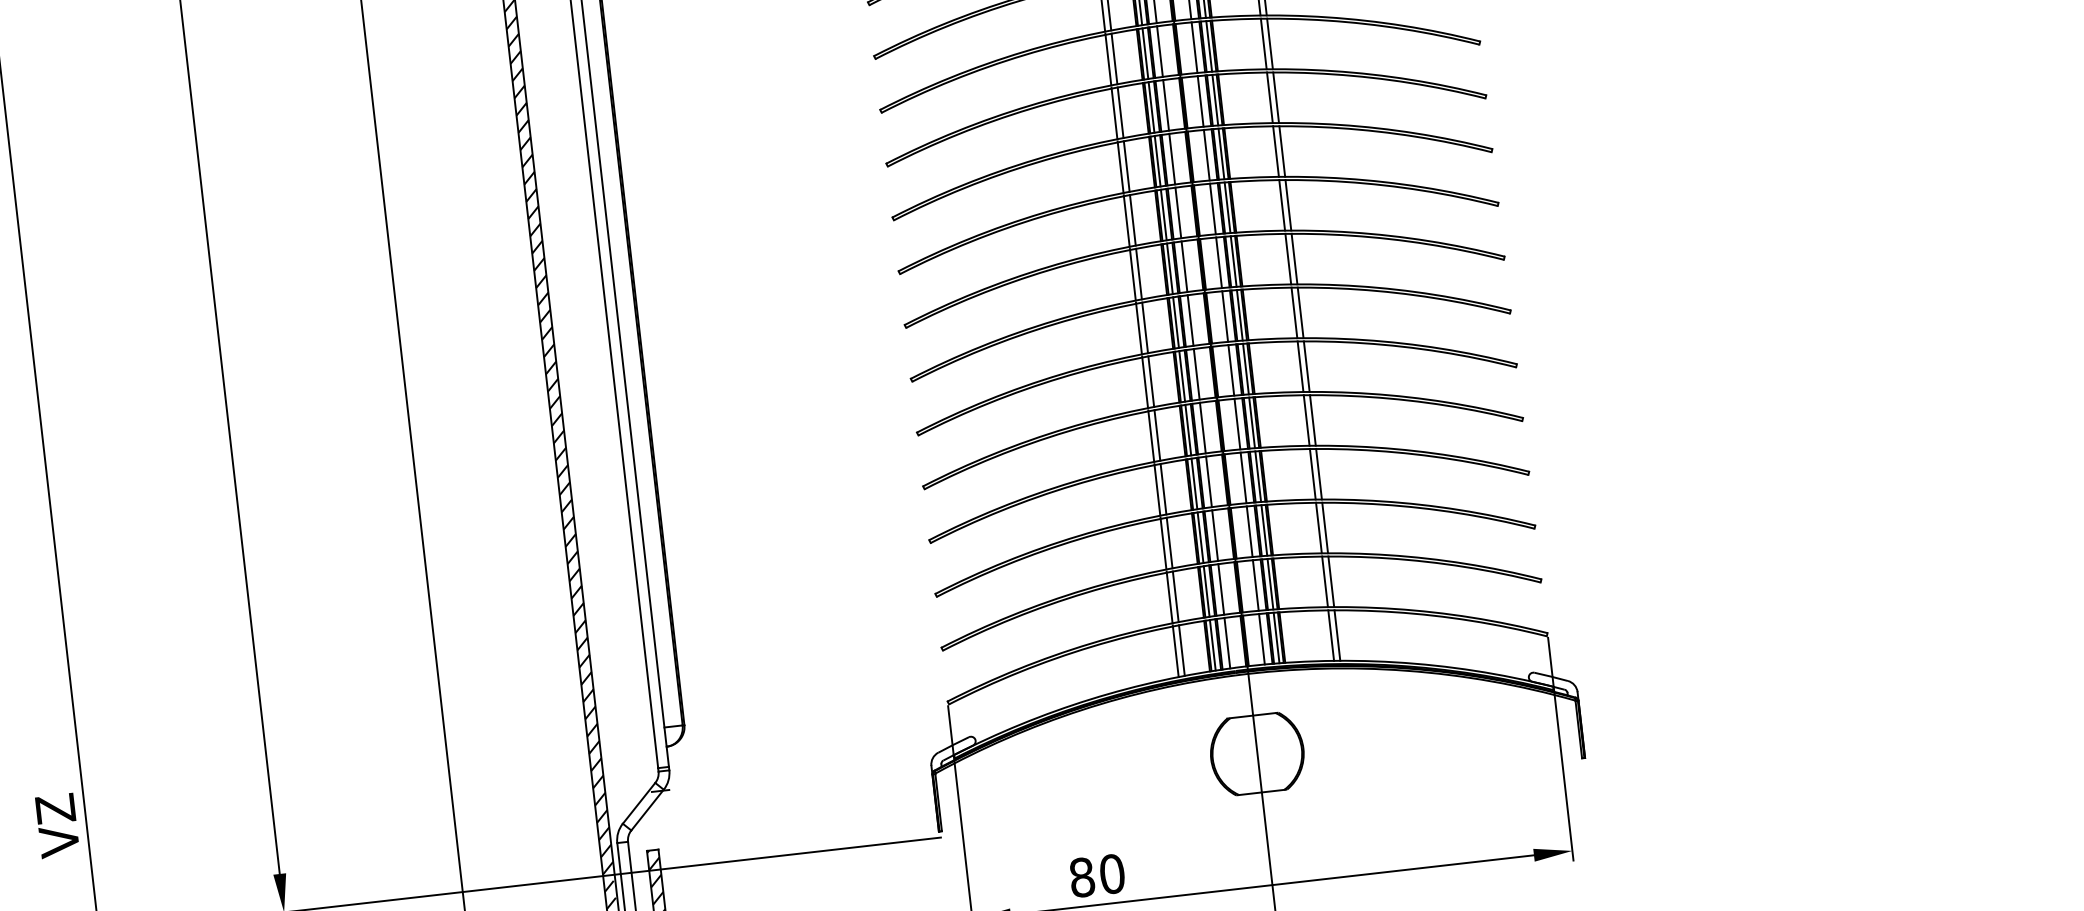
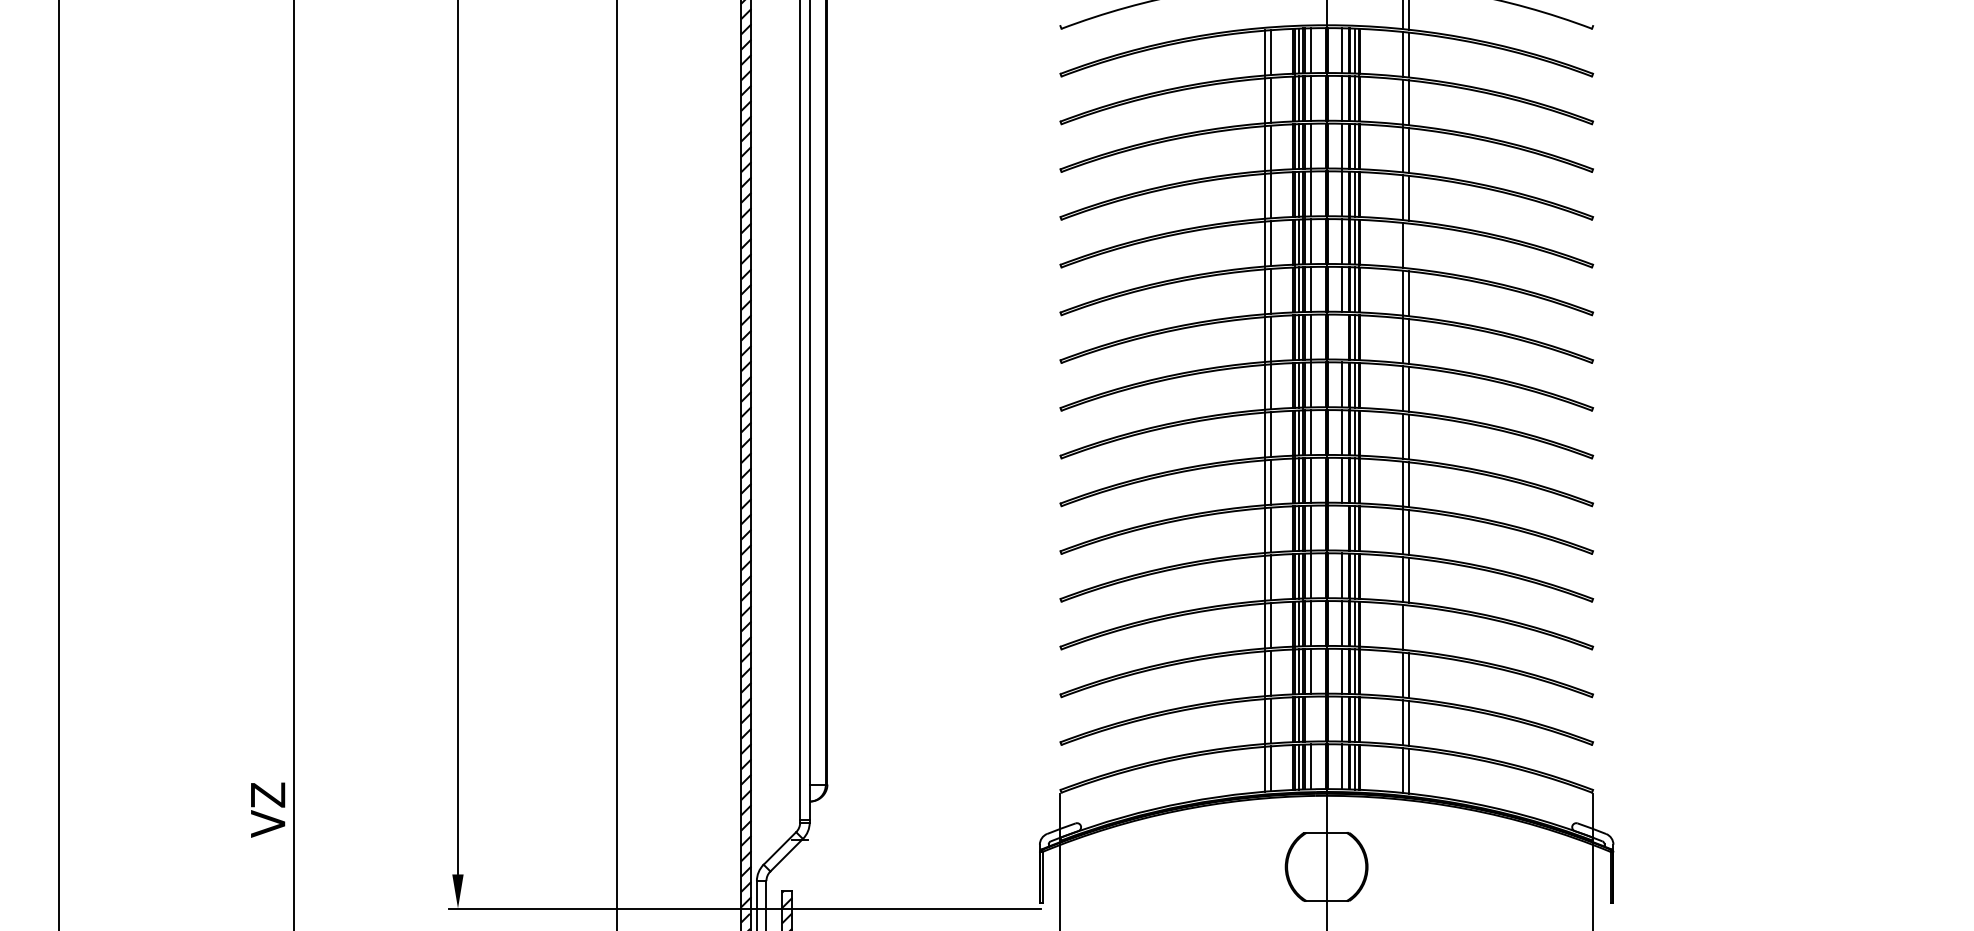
line: (1269, 43) -> (1408, 245), removed
line: (1207, 154) -> (1342, 336), removed
line: (1231, 369) -> (1342, 527), removed
line: (1318, 473) -> (1408, 627), removed
line: (1221, 588) -> (1311, 718), removed

